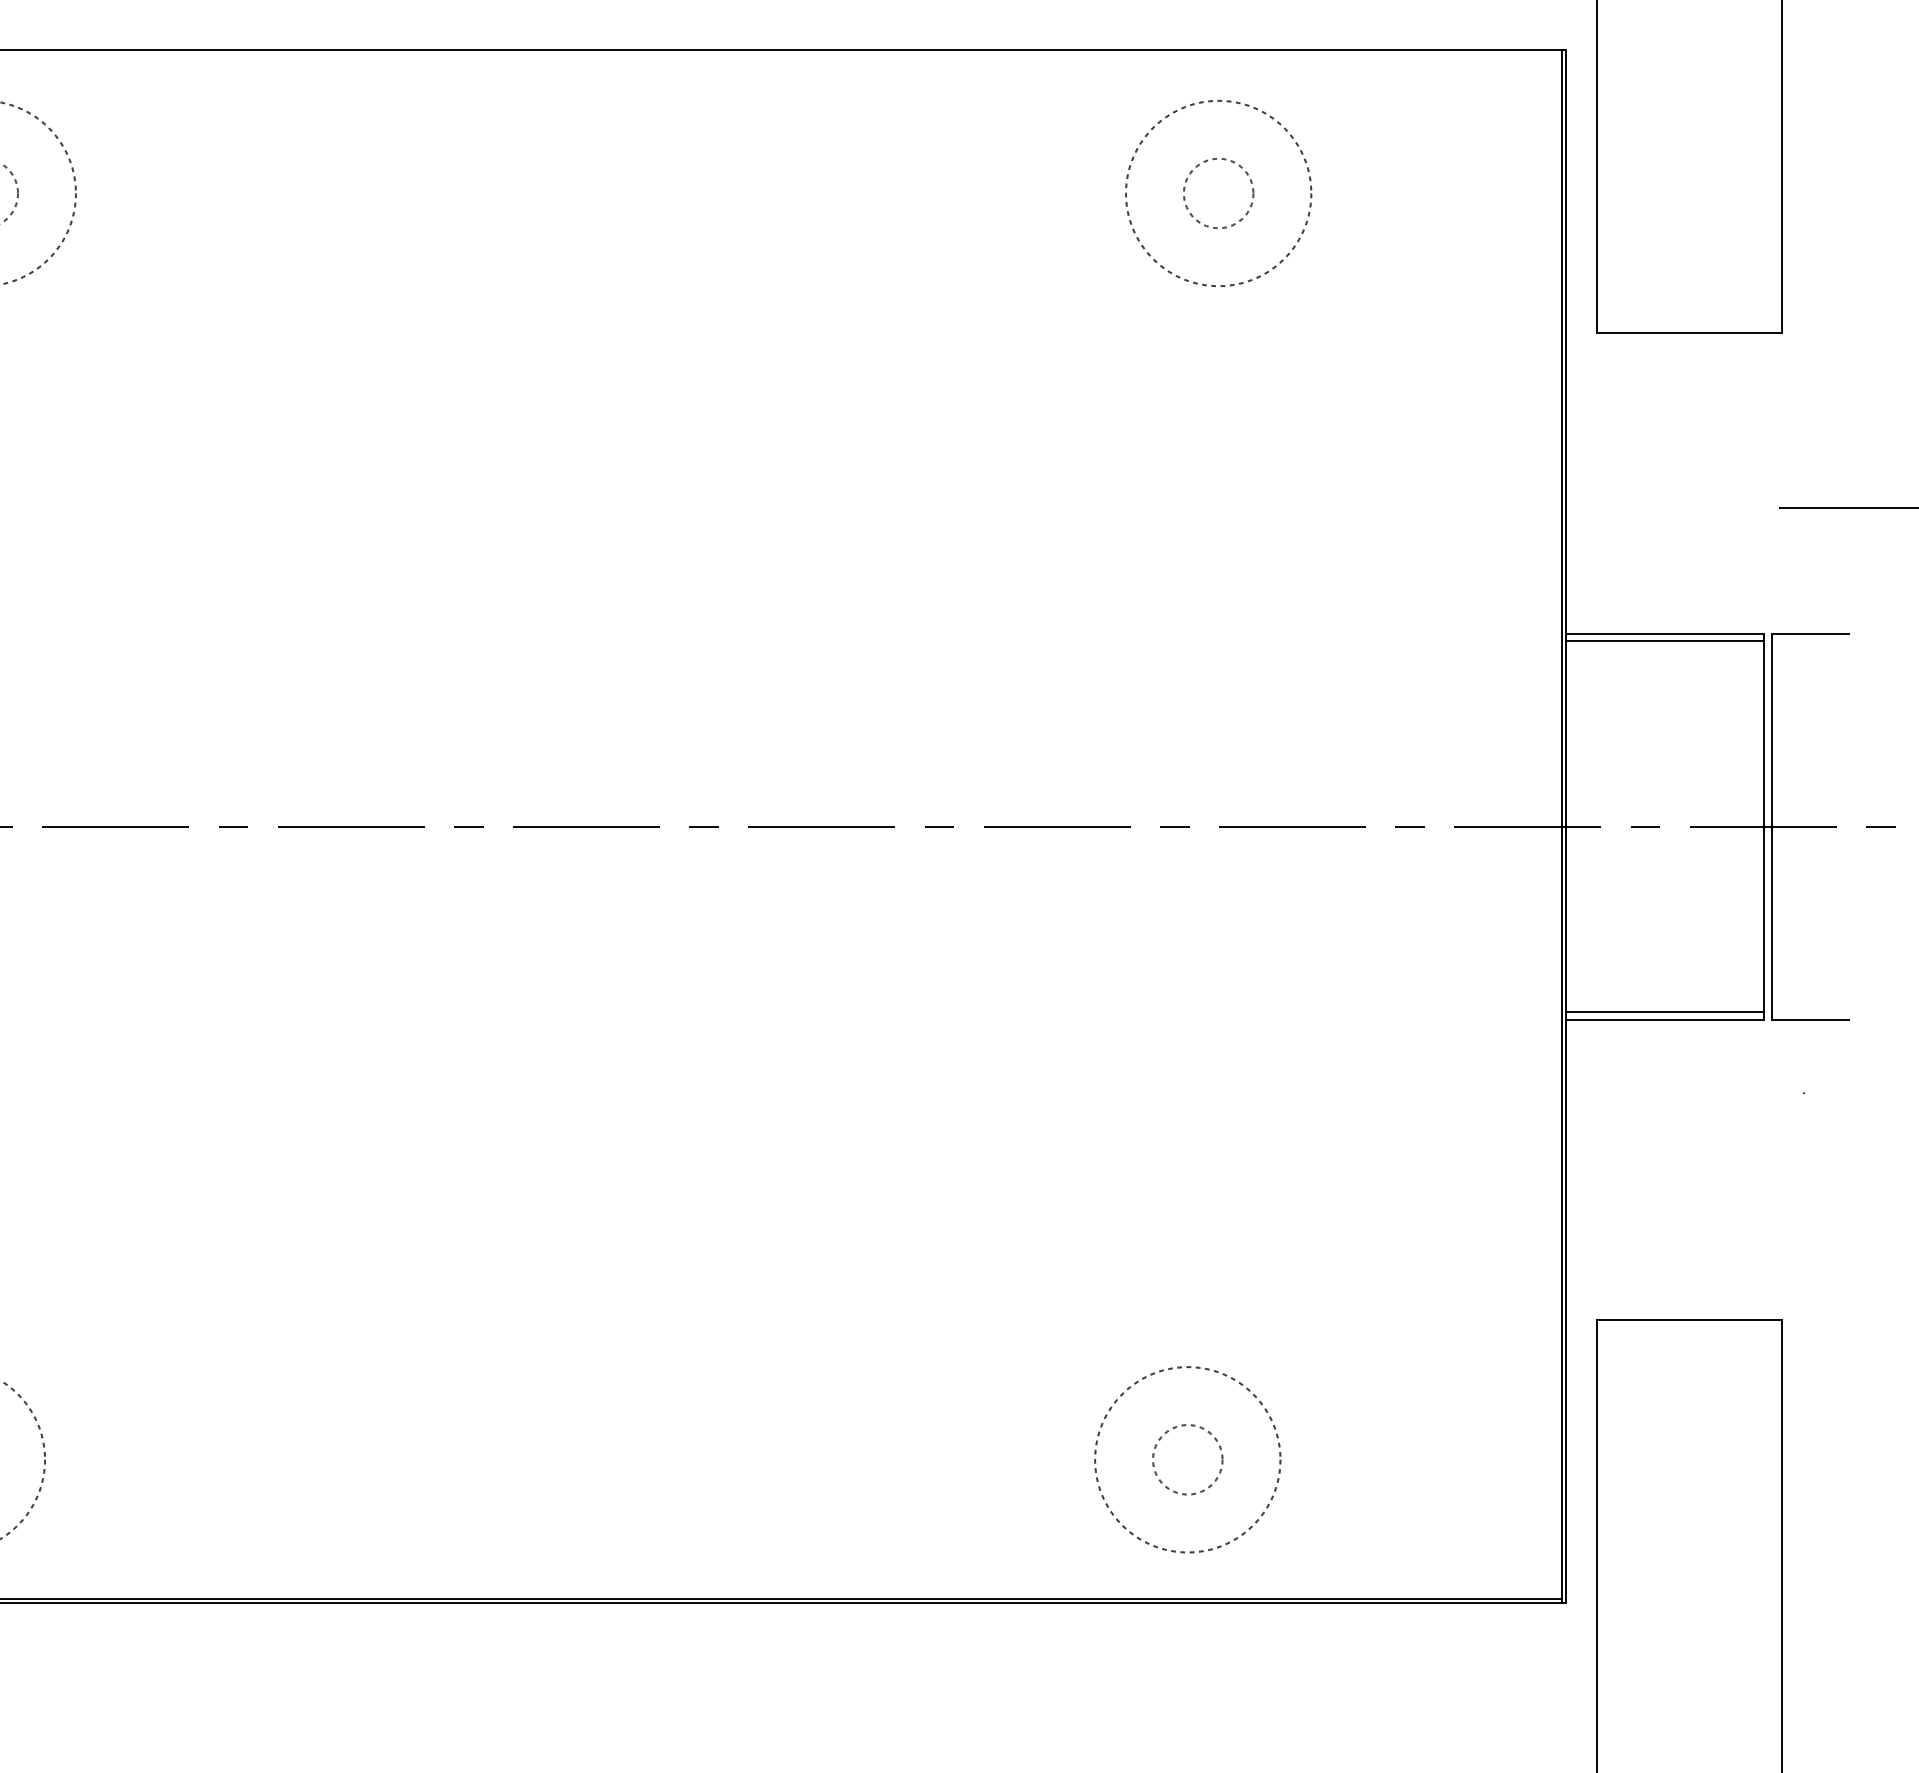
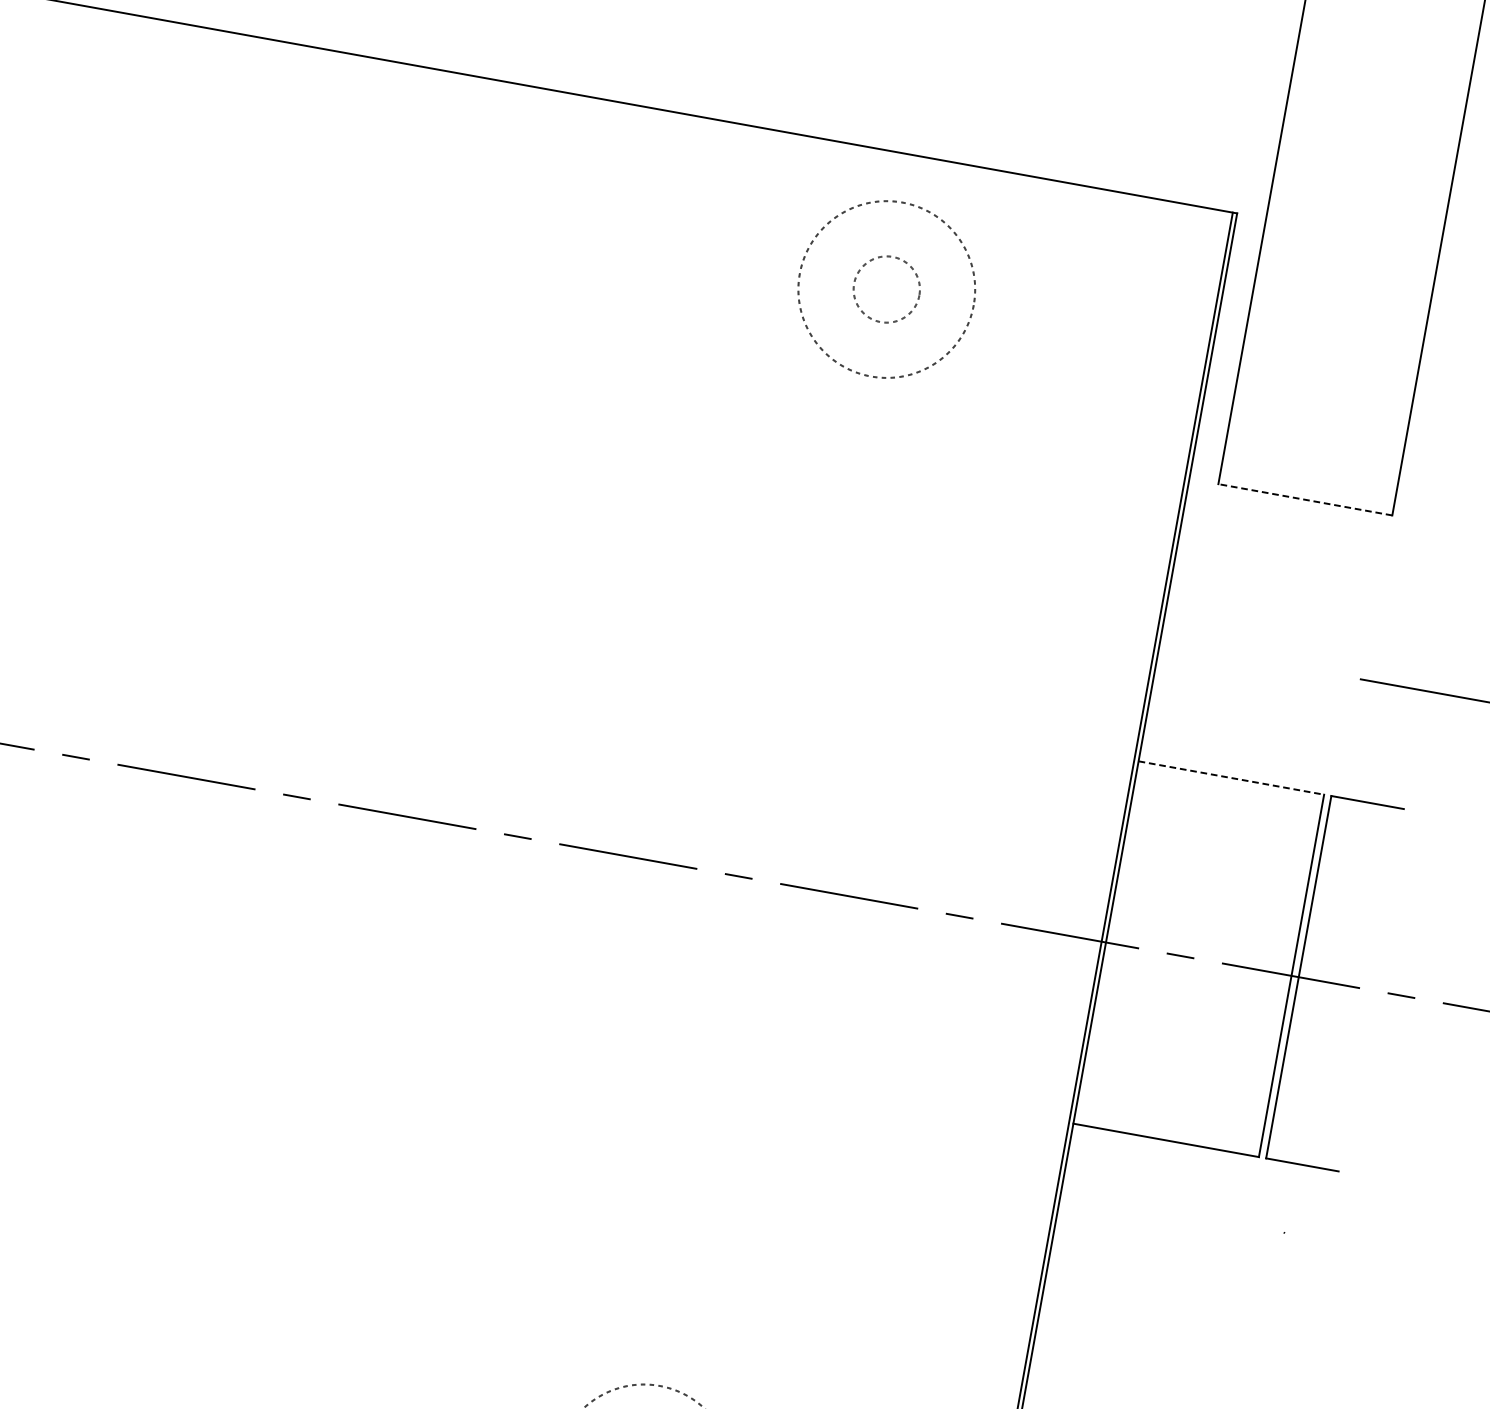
line: (1689, 332) -> (1305, 499), solid -> dashed
line: (1664, 633) -> (1230, 777), solid -> dashed
line: (1664, 641) -> (1229, 785), removed
line: (1664, 1011) -> (1167, 1132), removed

